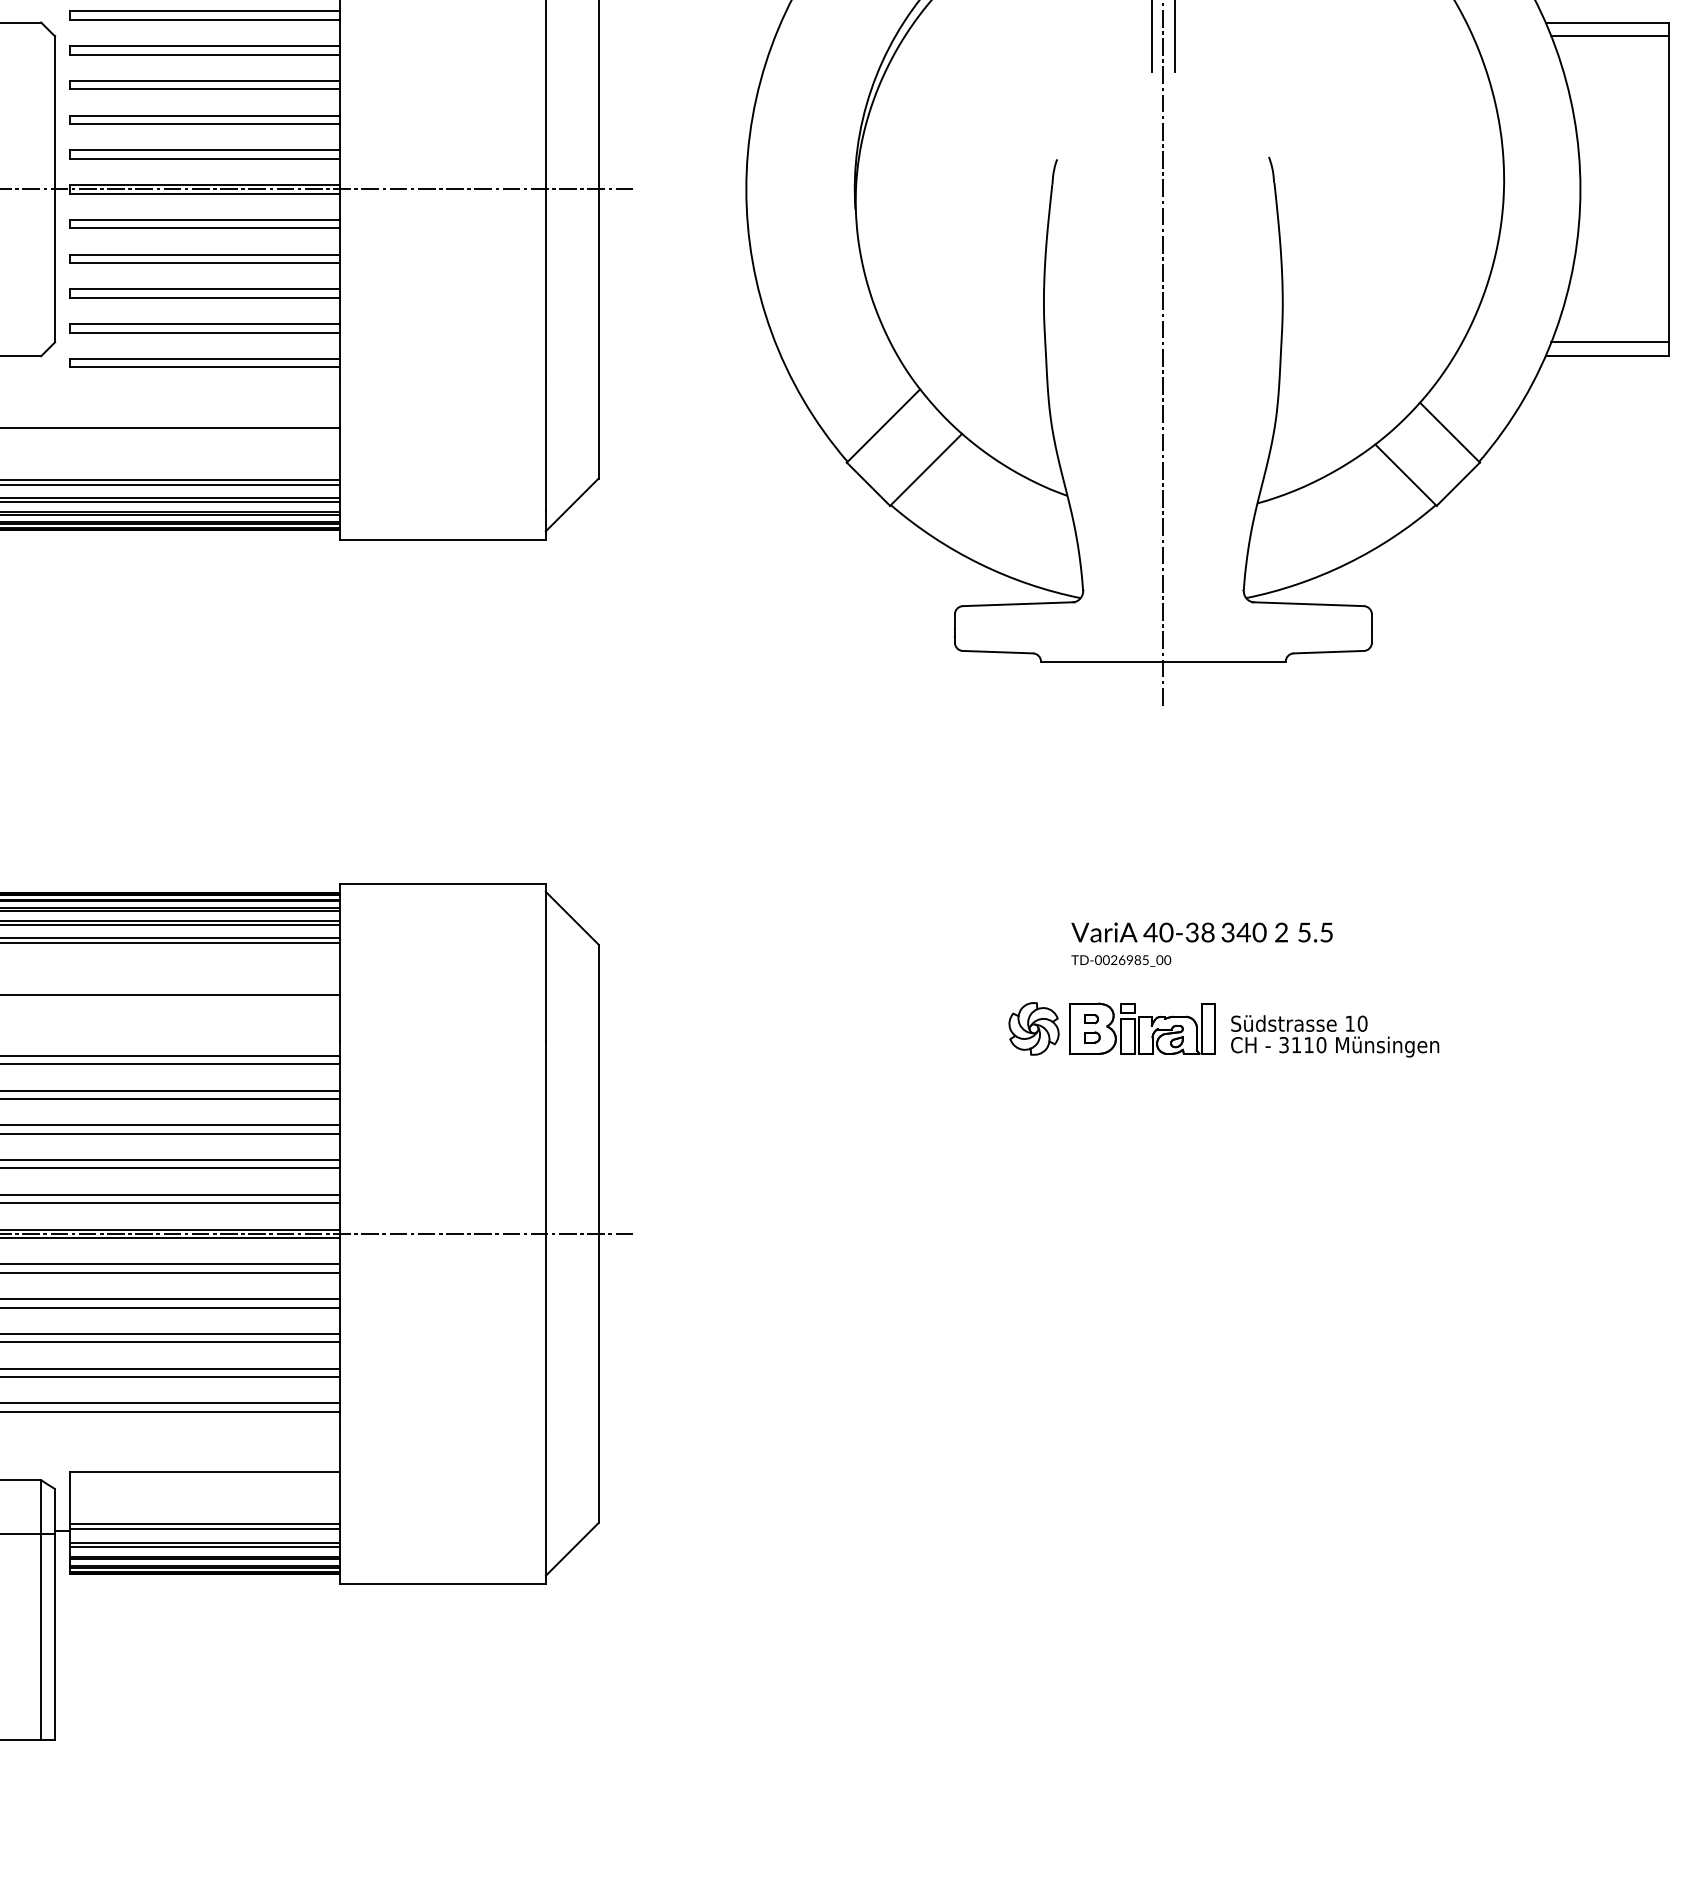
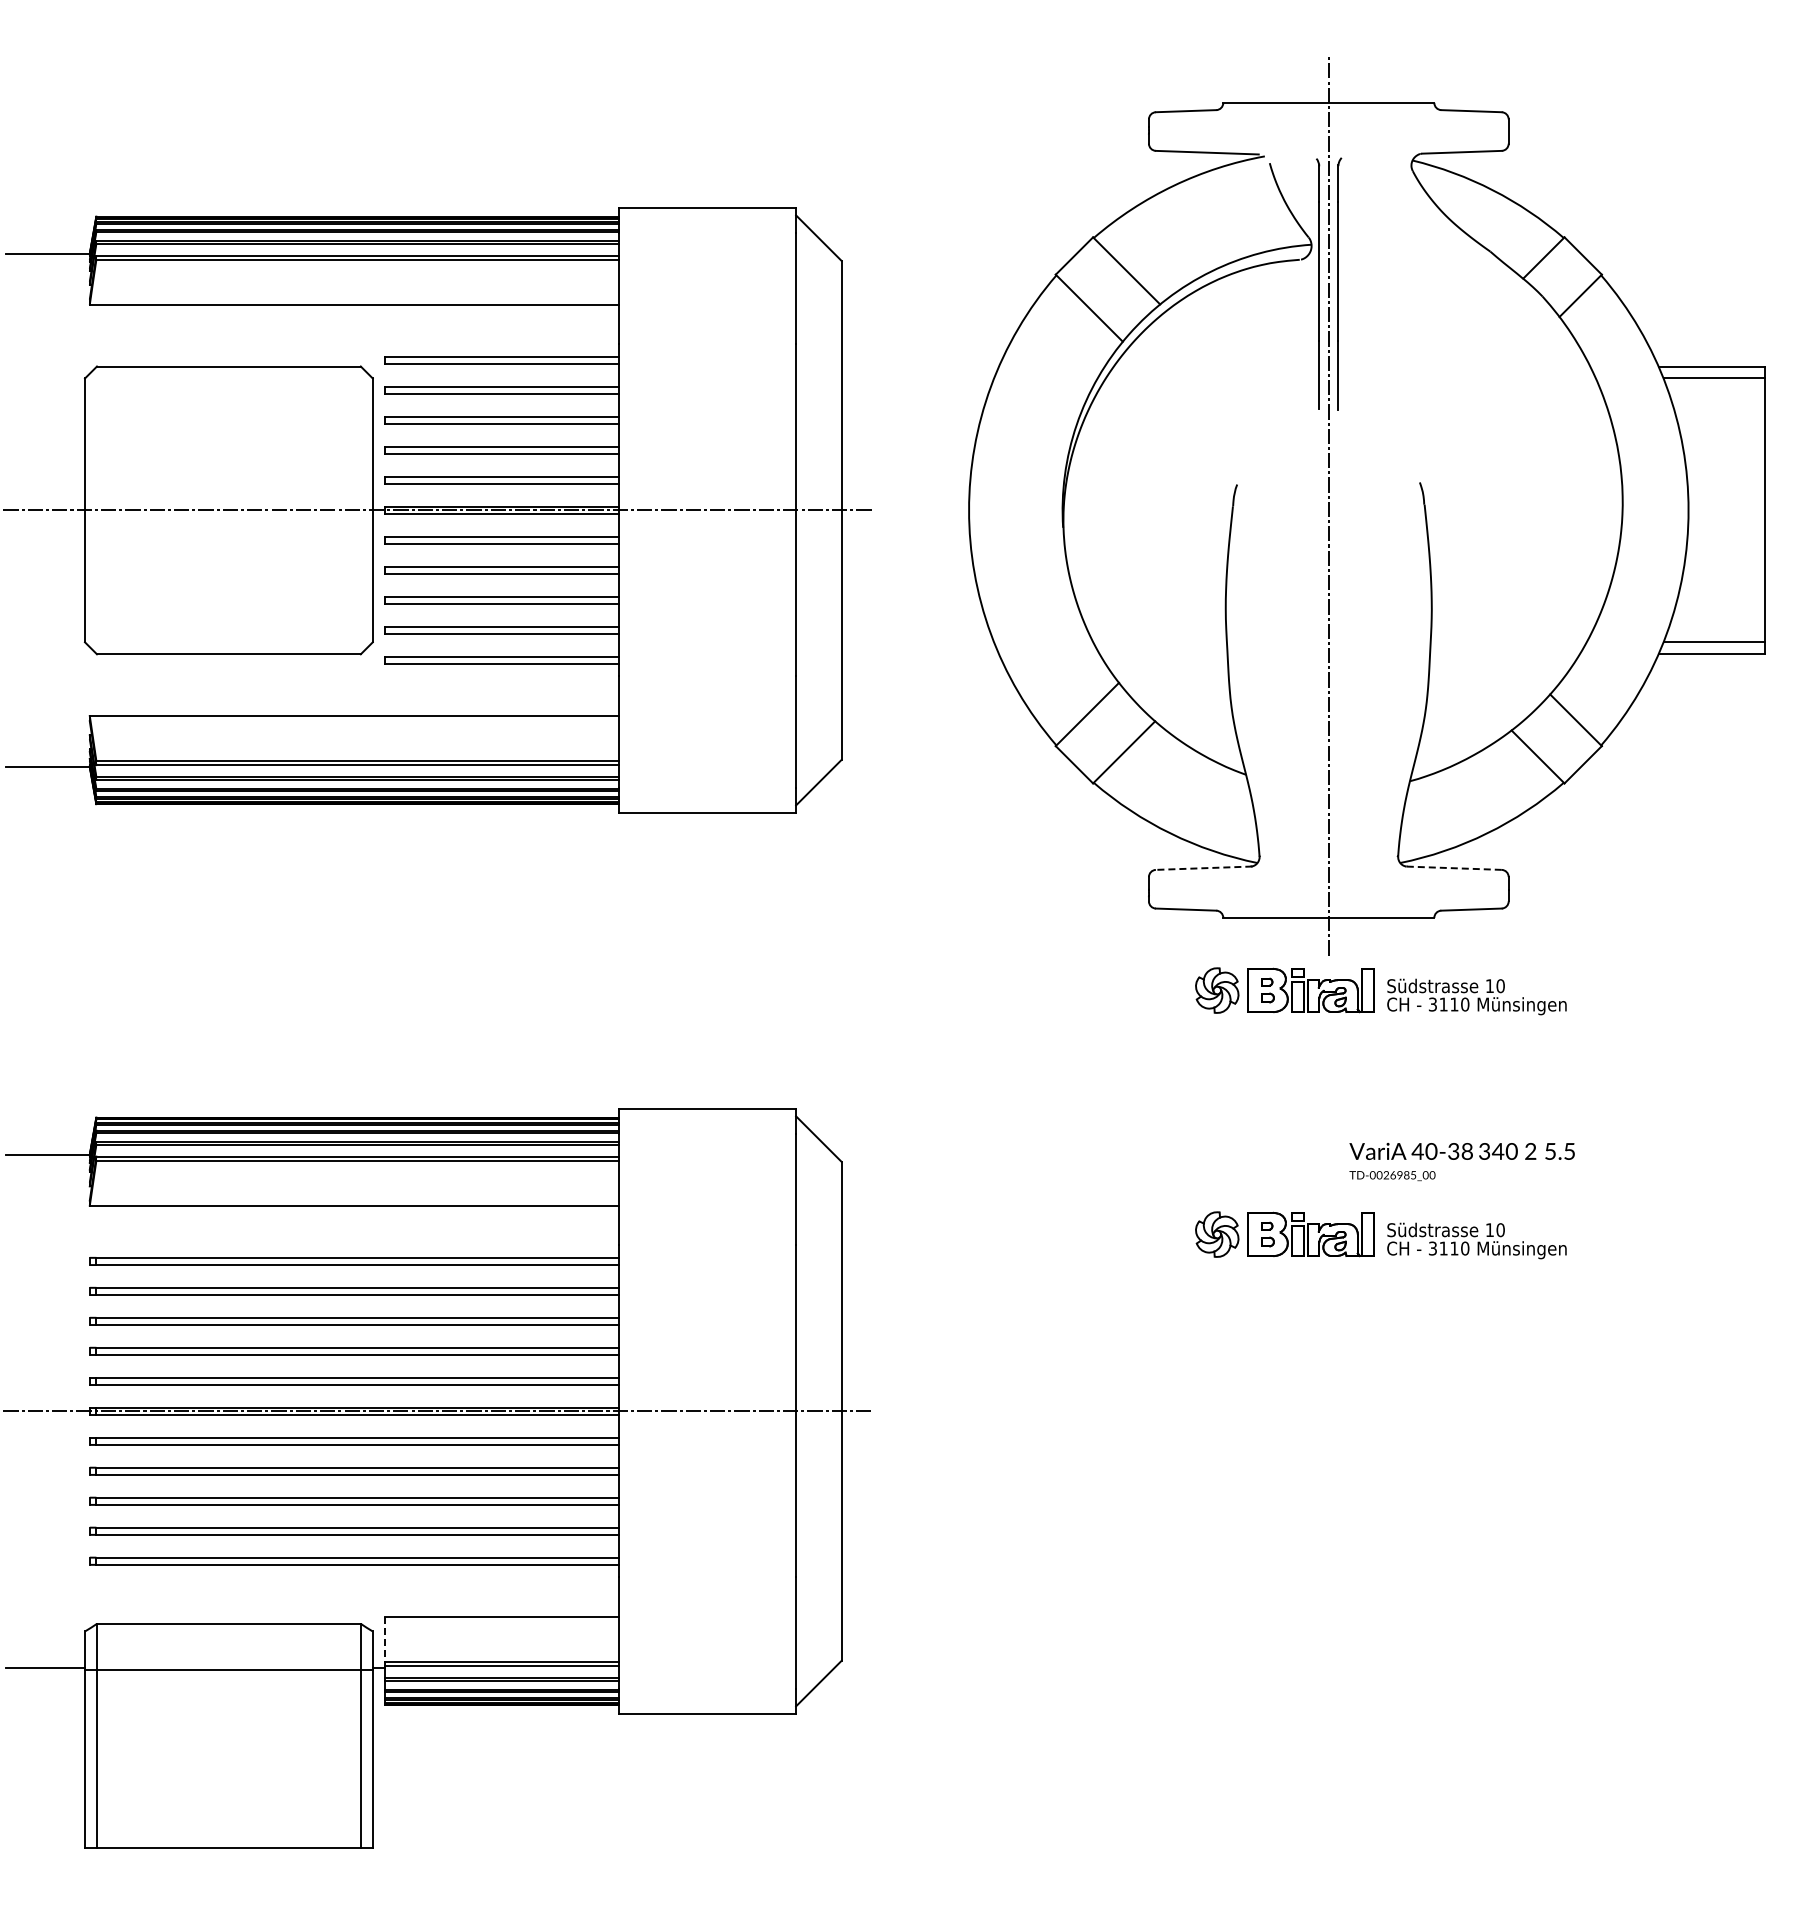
line: (1018, 604) -> (1203, 868), solid -> dashed
line: (1307, 604) -> (1453, 868), solid -> dashed
part: (1223, 747) -> (1380, 991), added
text: (1201, 944) -> (1461, 1161), moved
line: (69, 1498) -> (385, 1639), solid -> dashed

